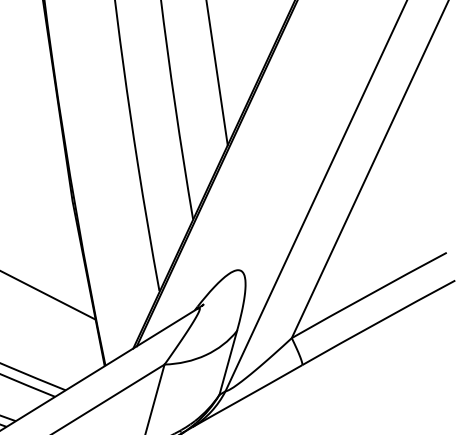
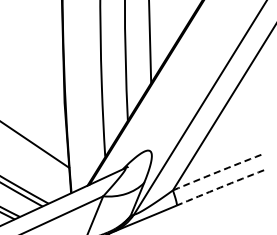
arc: (369, 295) -> (217, 172), solid -> dashed
arc: (378, 322) -> (220, 187), solid -> dashed

